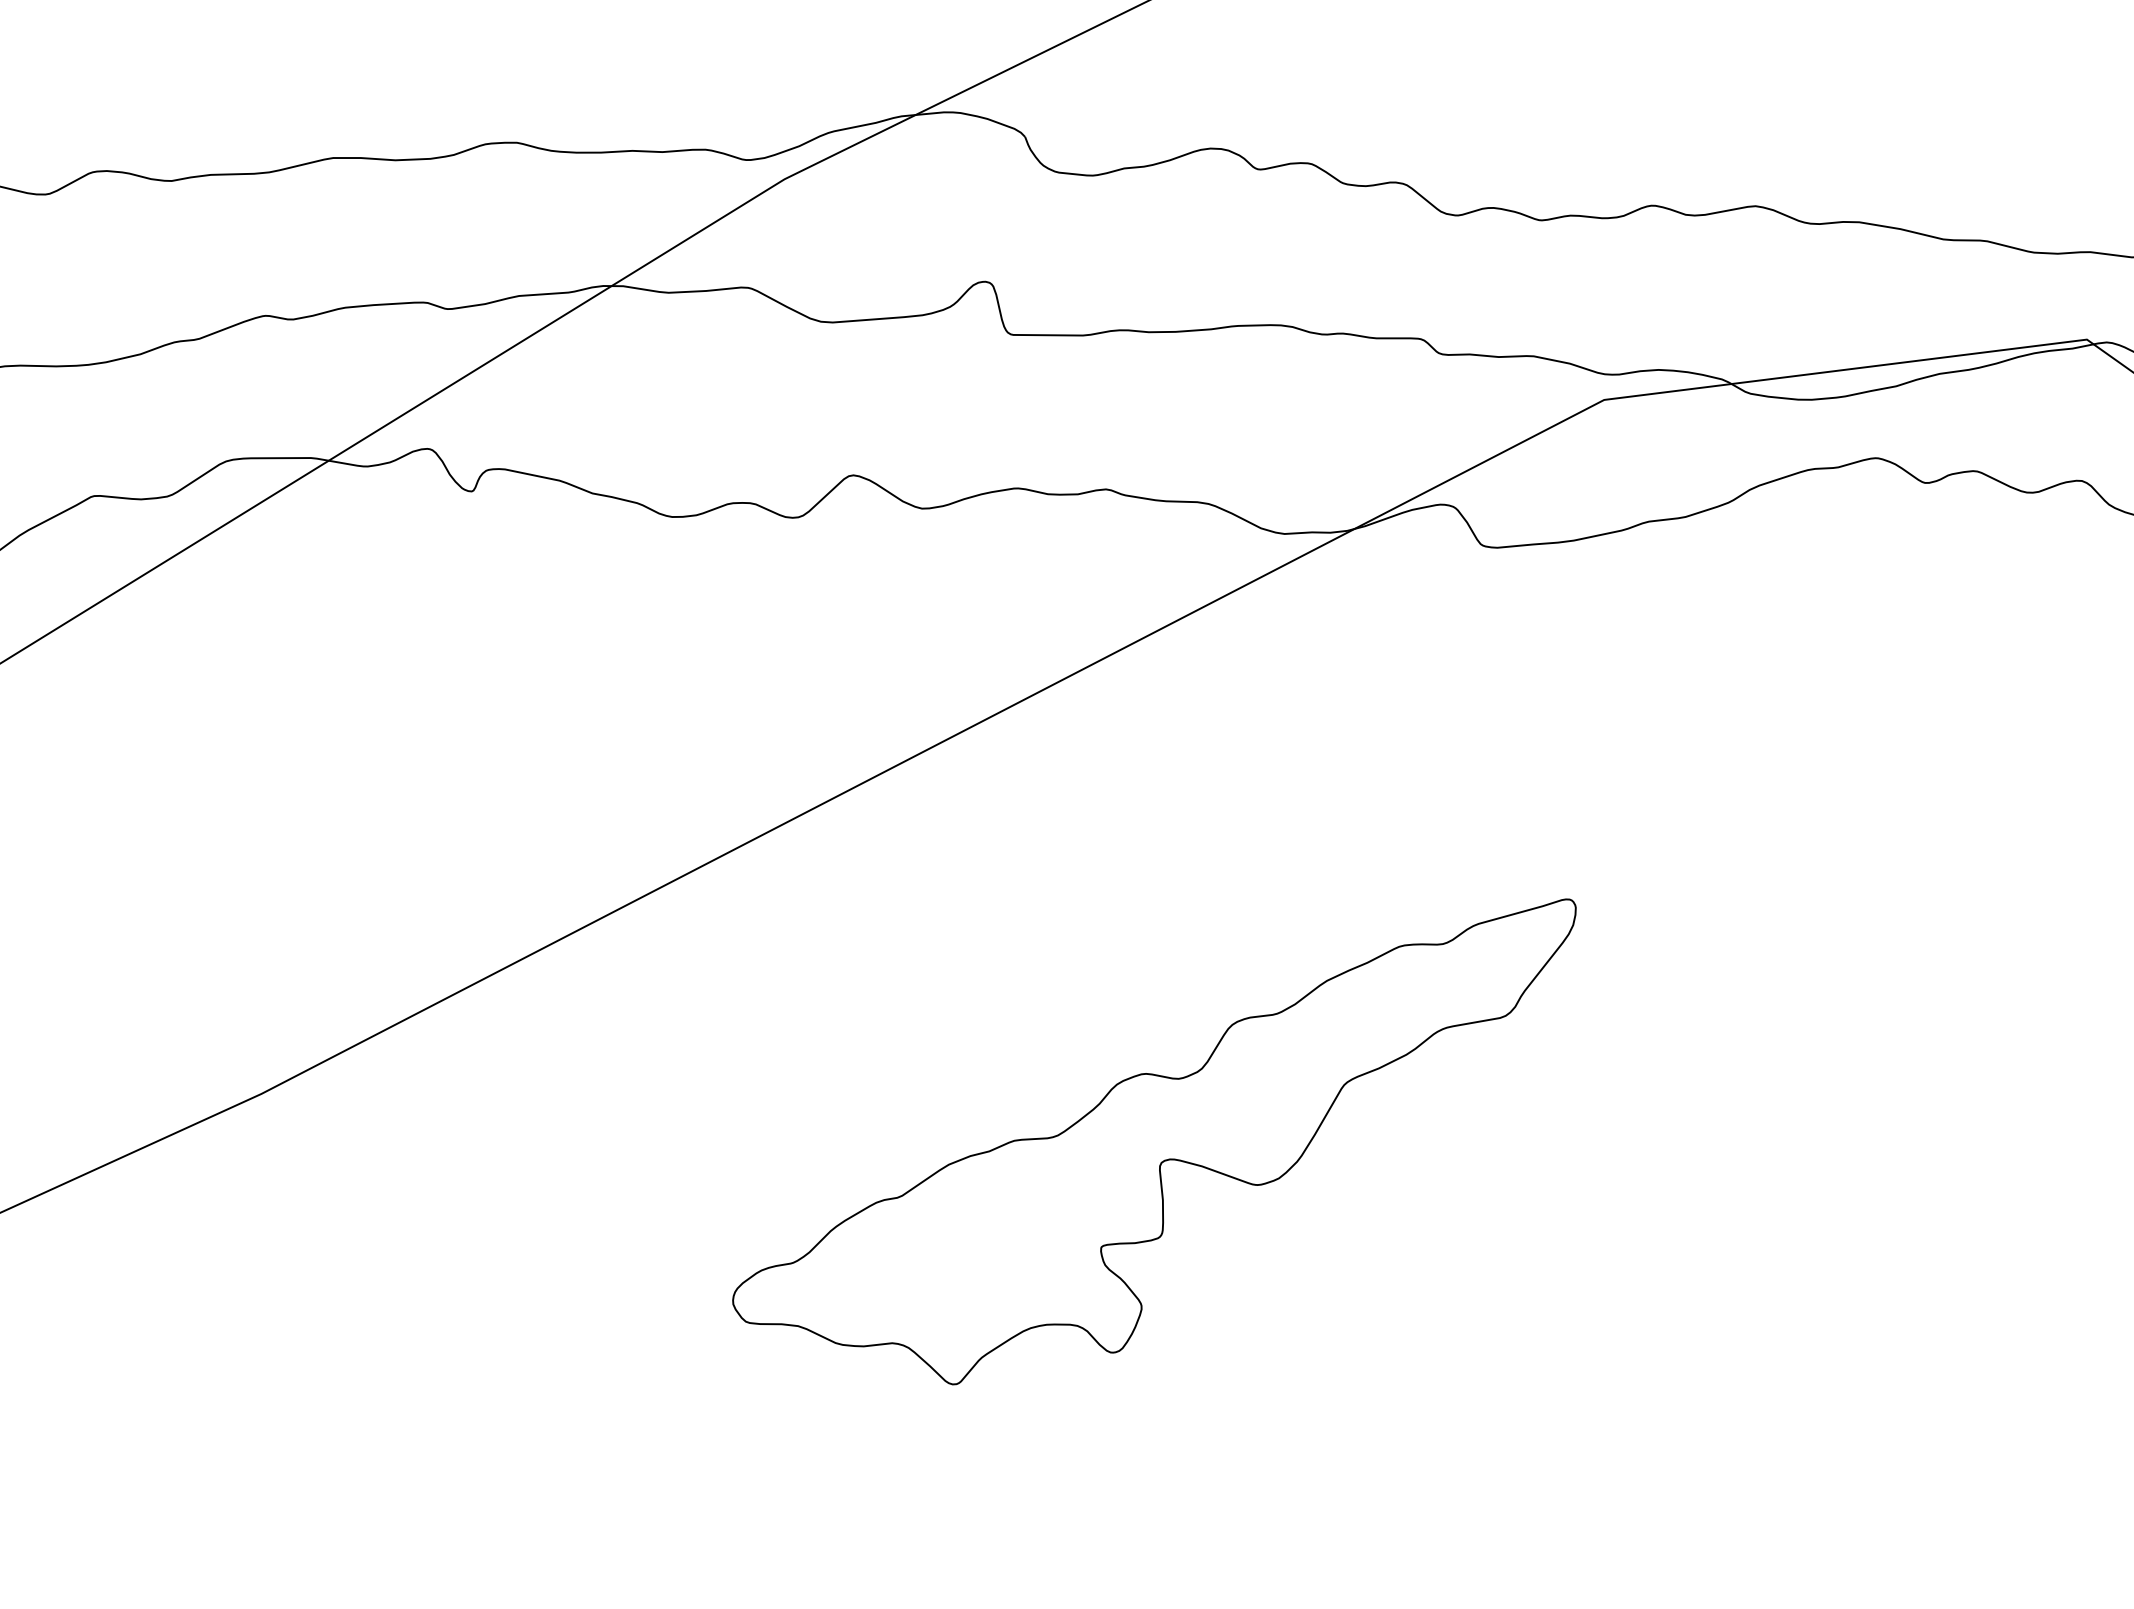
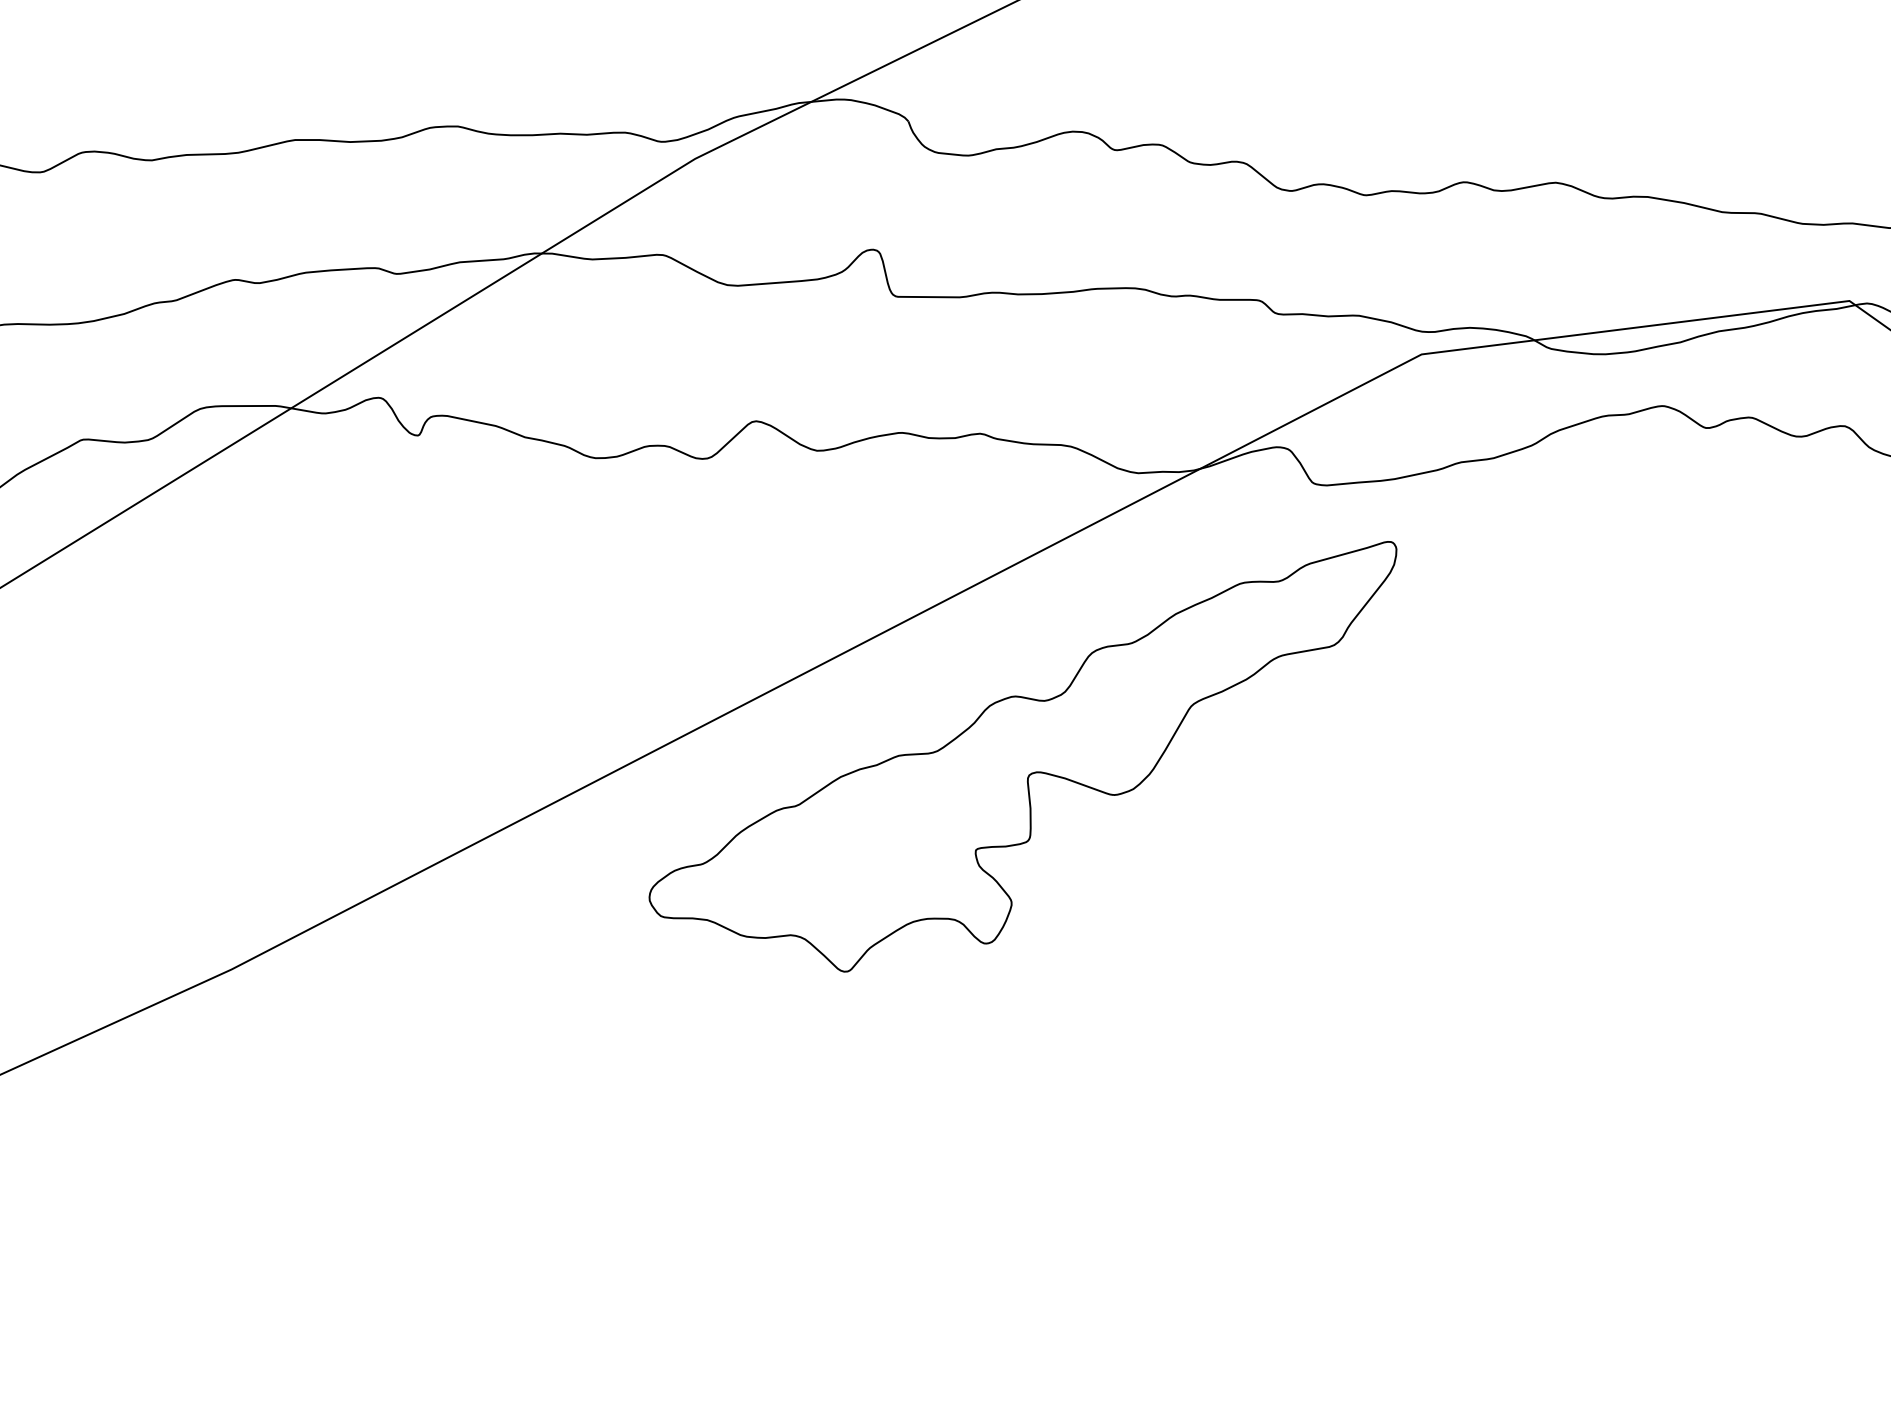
part: (1154, 1141) -> (1023, 756), moved

